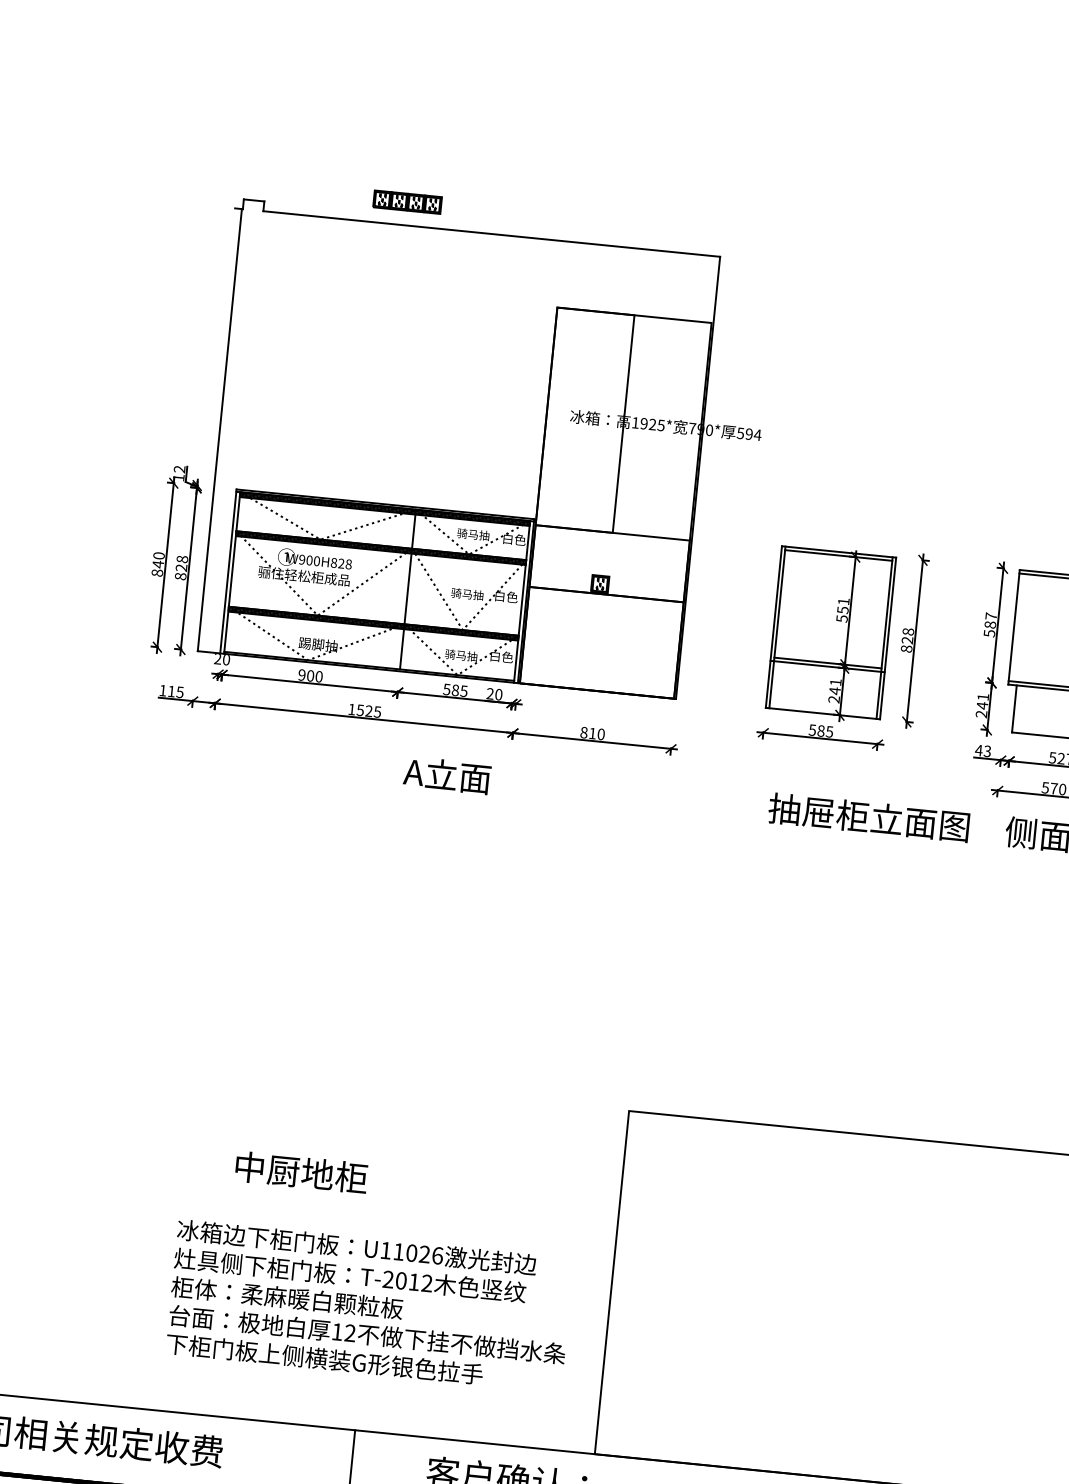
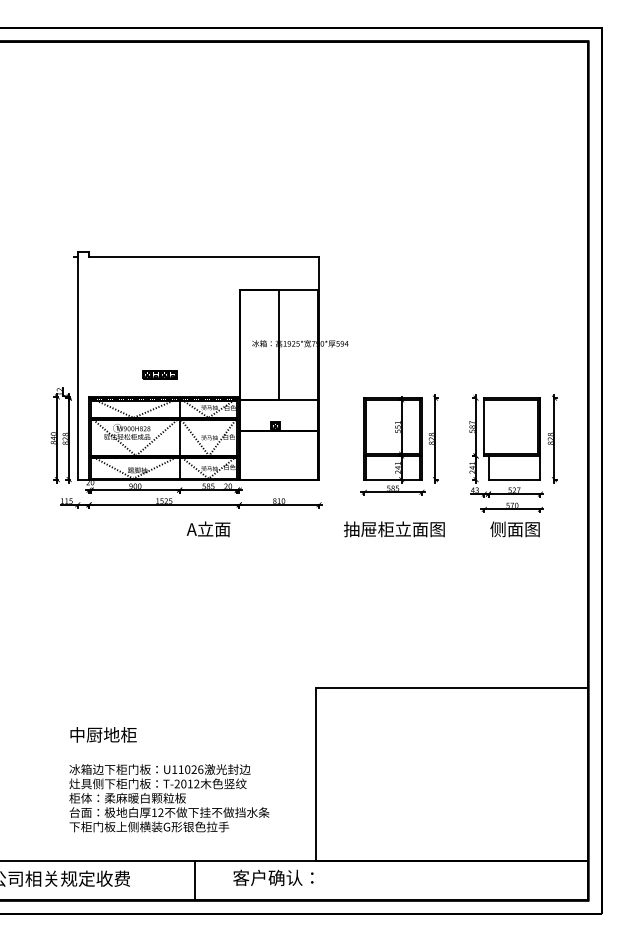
part: (406, 201) -> (159, 374), moved
text: (869, 817) -> (394, 529), moved
text: (301, 1171) -> (103, 734), moved
text: (370, 1306) -> (169, 798), moved

